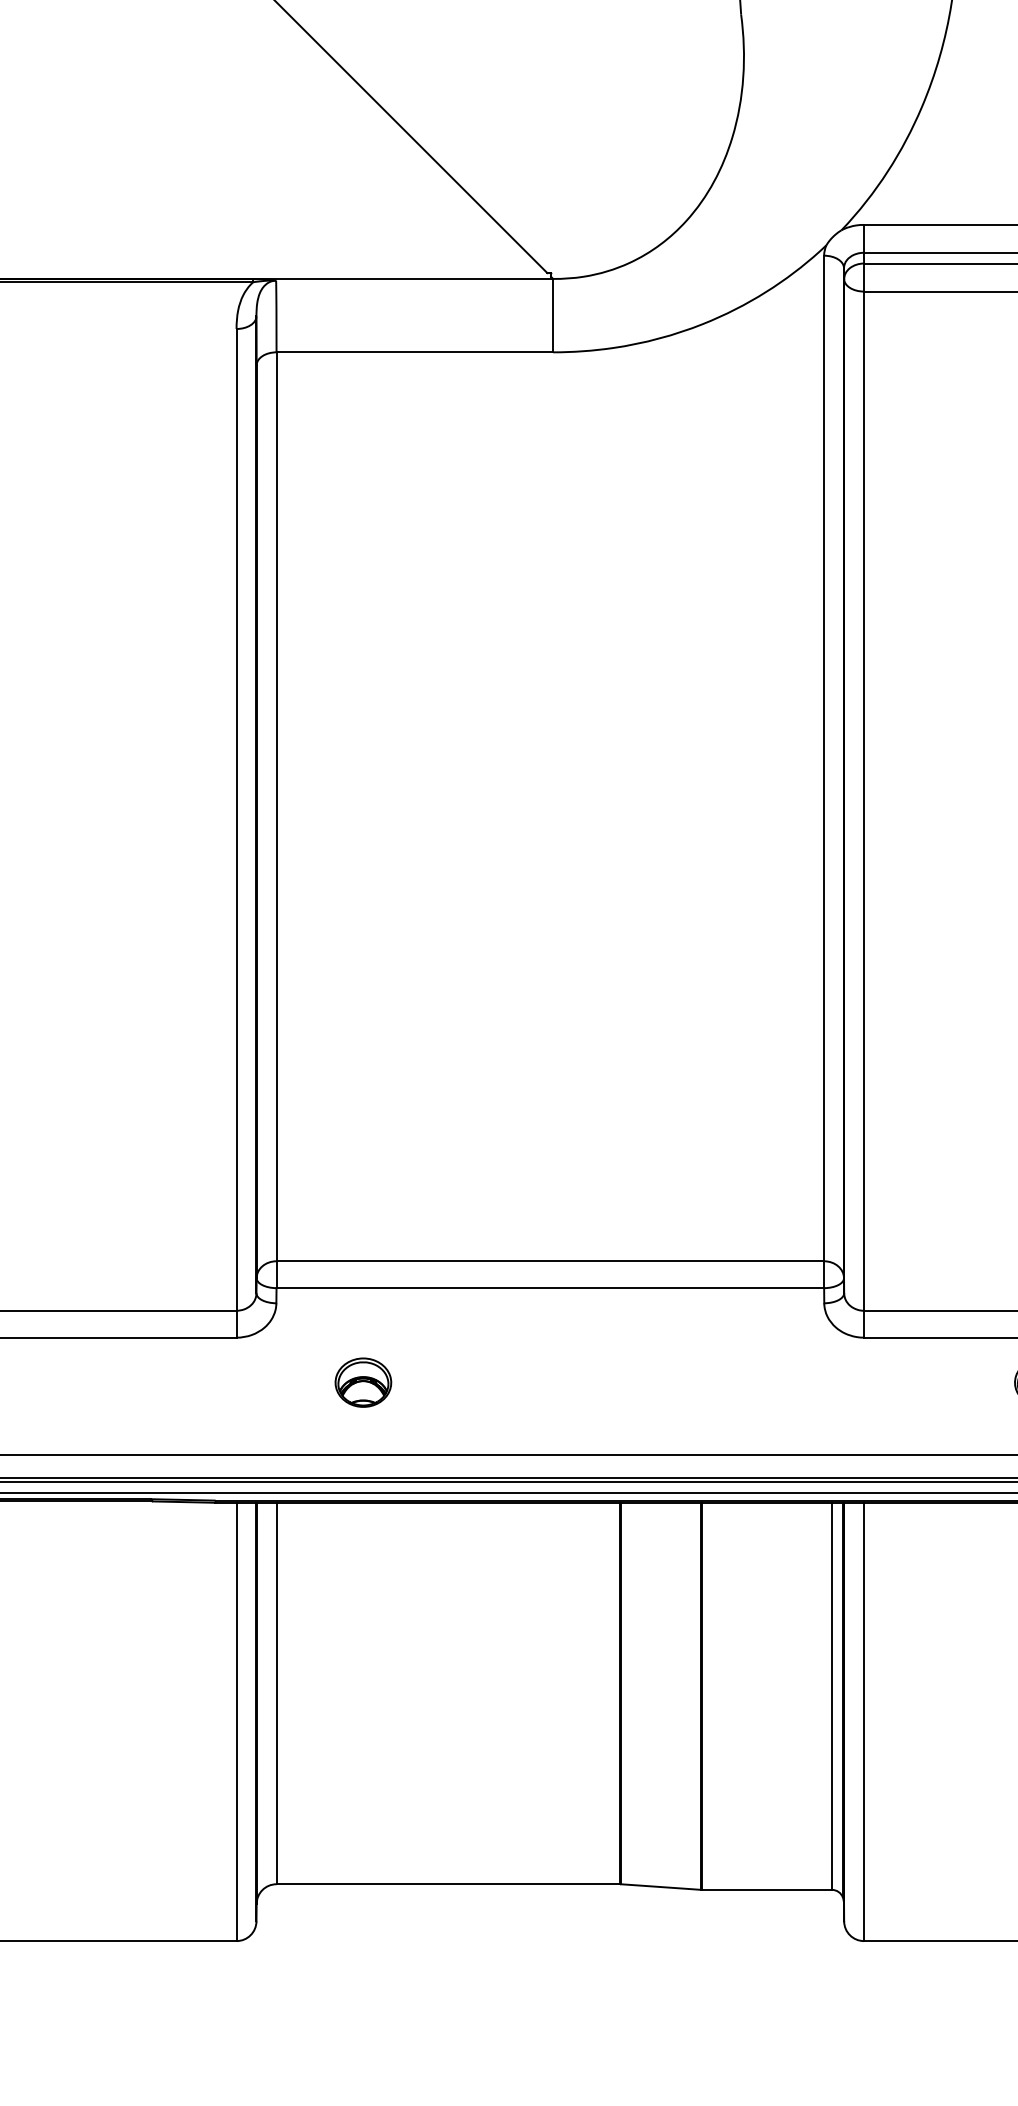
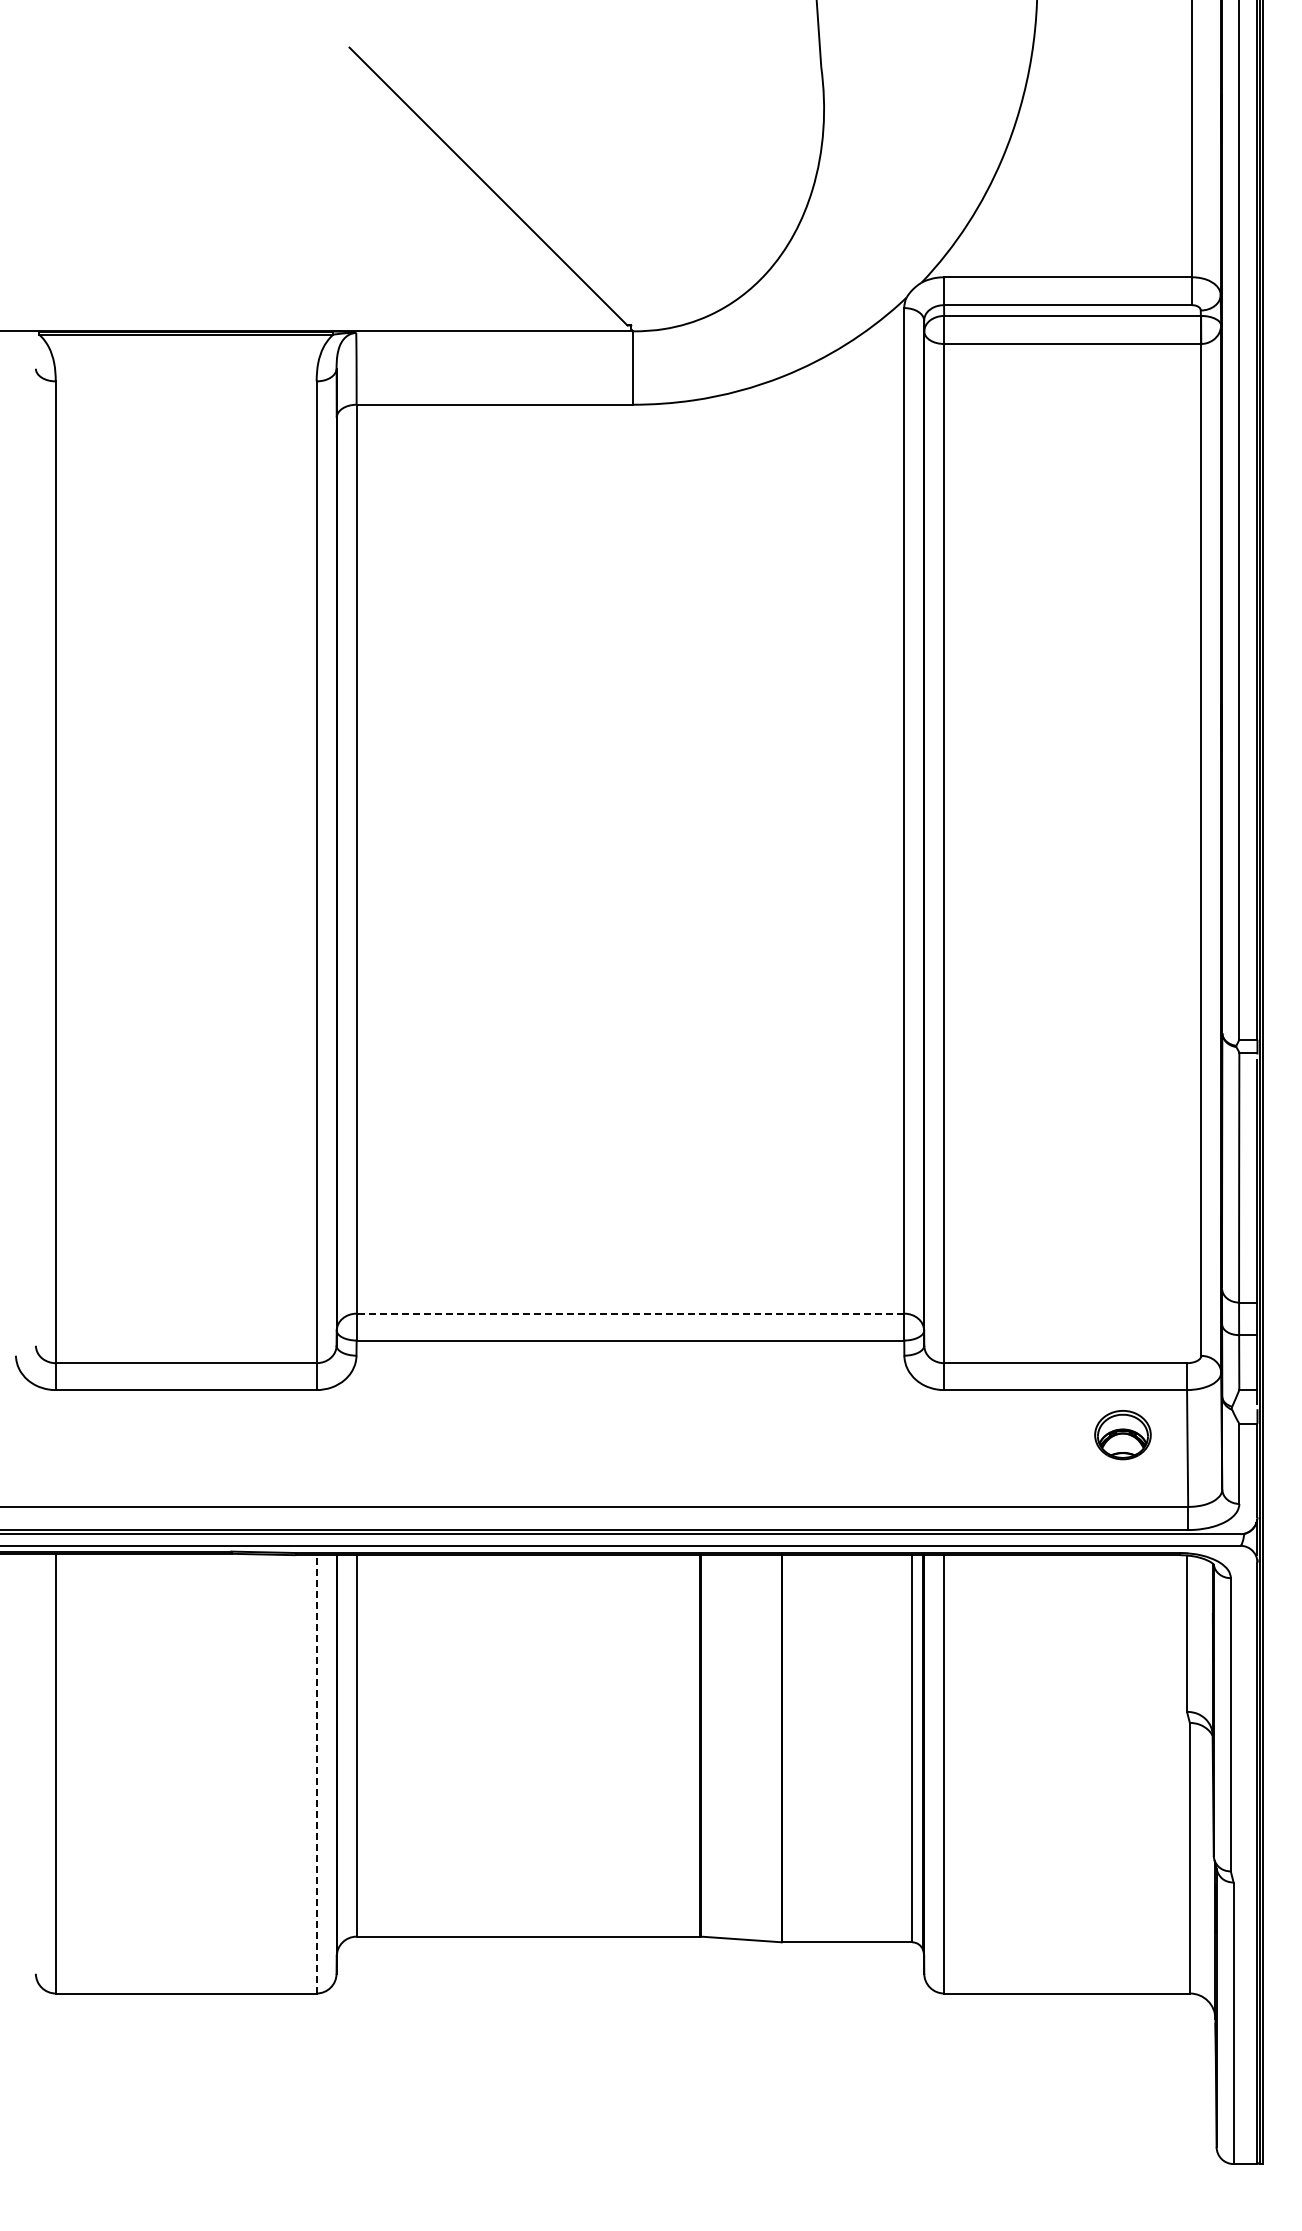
line: (550, 1261) -> (630, 1313), solid -> dashed
part: (363, 1383) -> (443, 1435), removed
line: (236, 1721) -> (316, 1773), solid -> dashed

